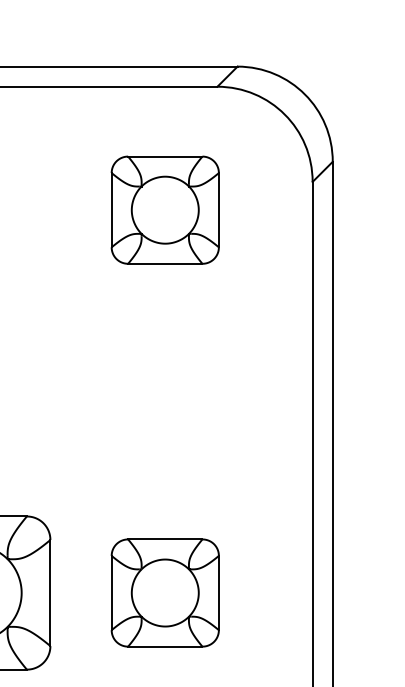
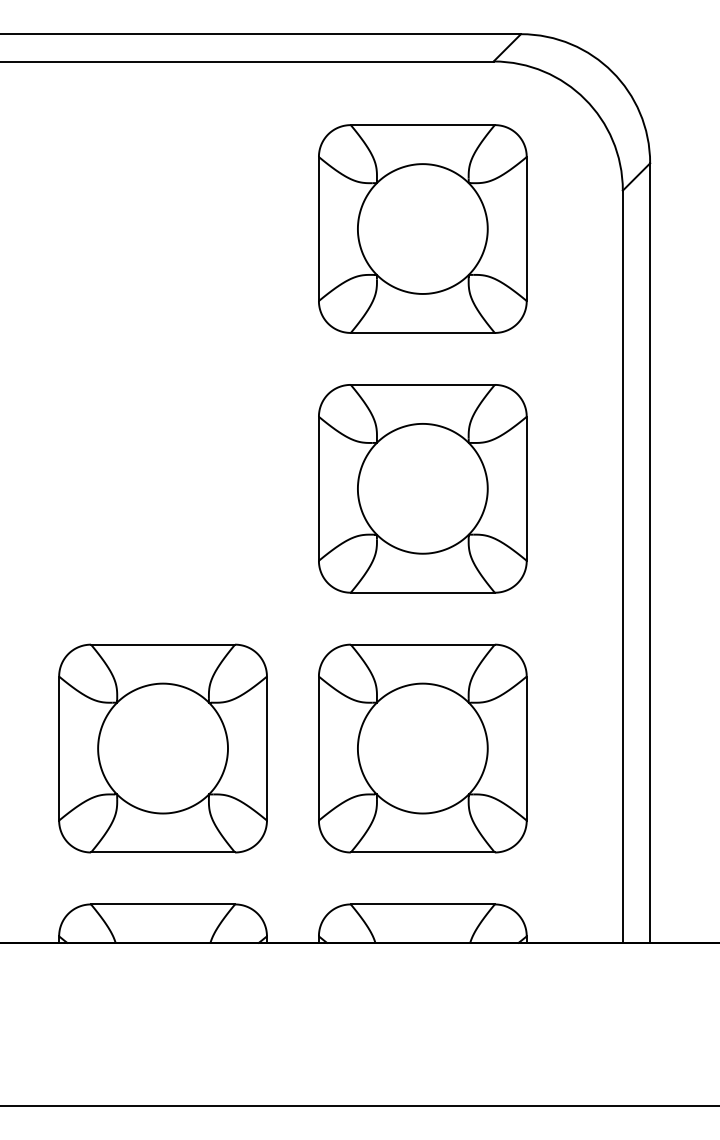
part: (165, 209) -> (422, 228), size x1.43
part: (165, 401) -> (422, 488), added
part: (165, 592) -> (422, 748), size x1.43

